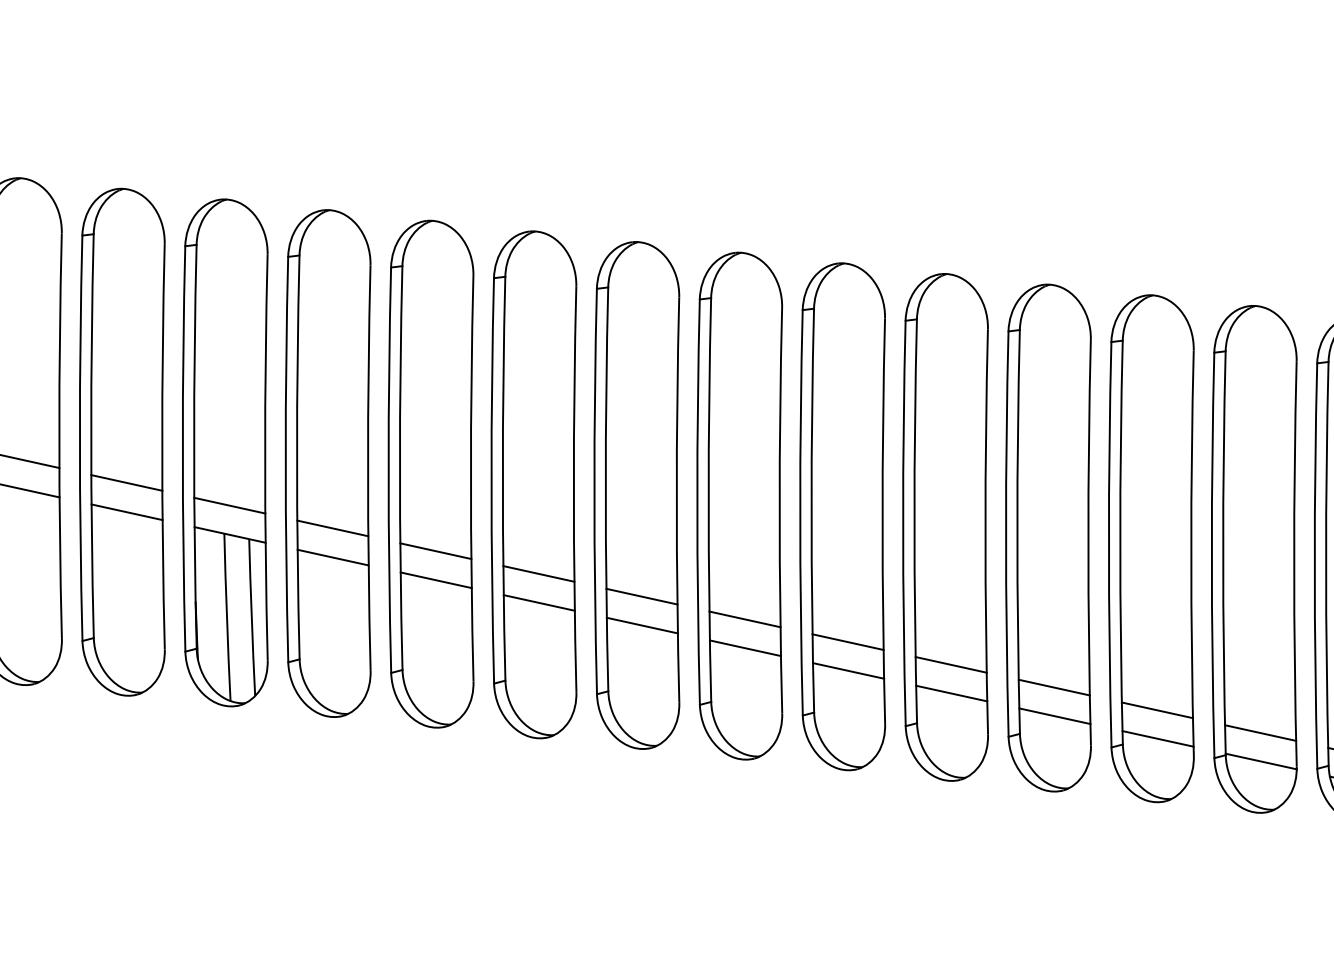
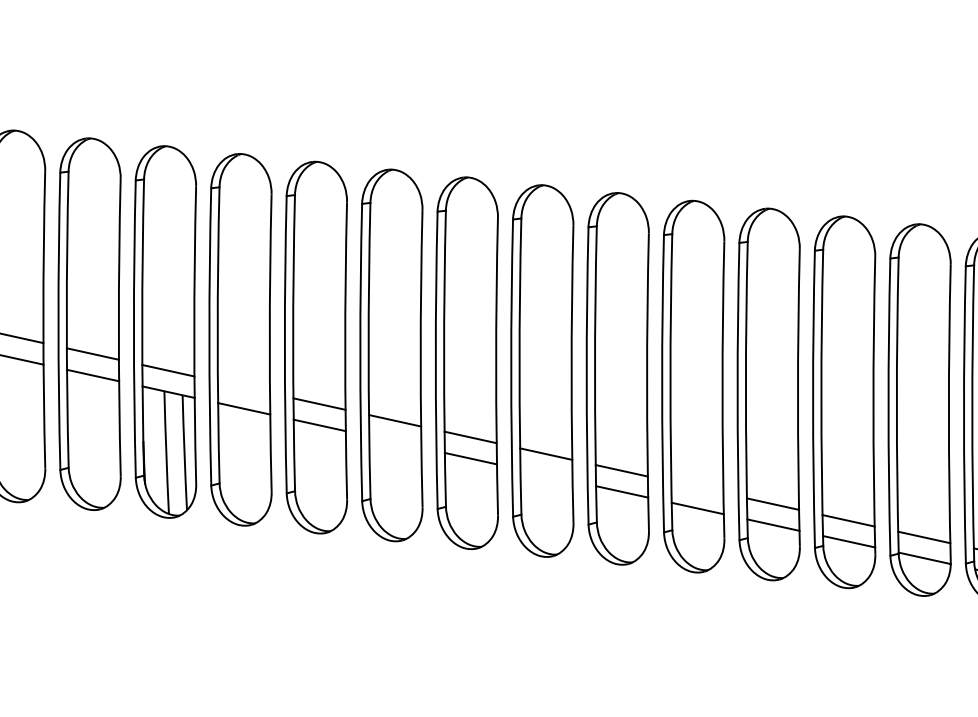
line: (332, 528) -> (243, 387), removed
line: (538, 602) -> (394, 441), removed
line: (745, 648) -> (546, 475), removed
line: (950, 664) -> (696, 487), removed

